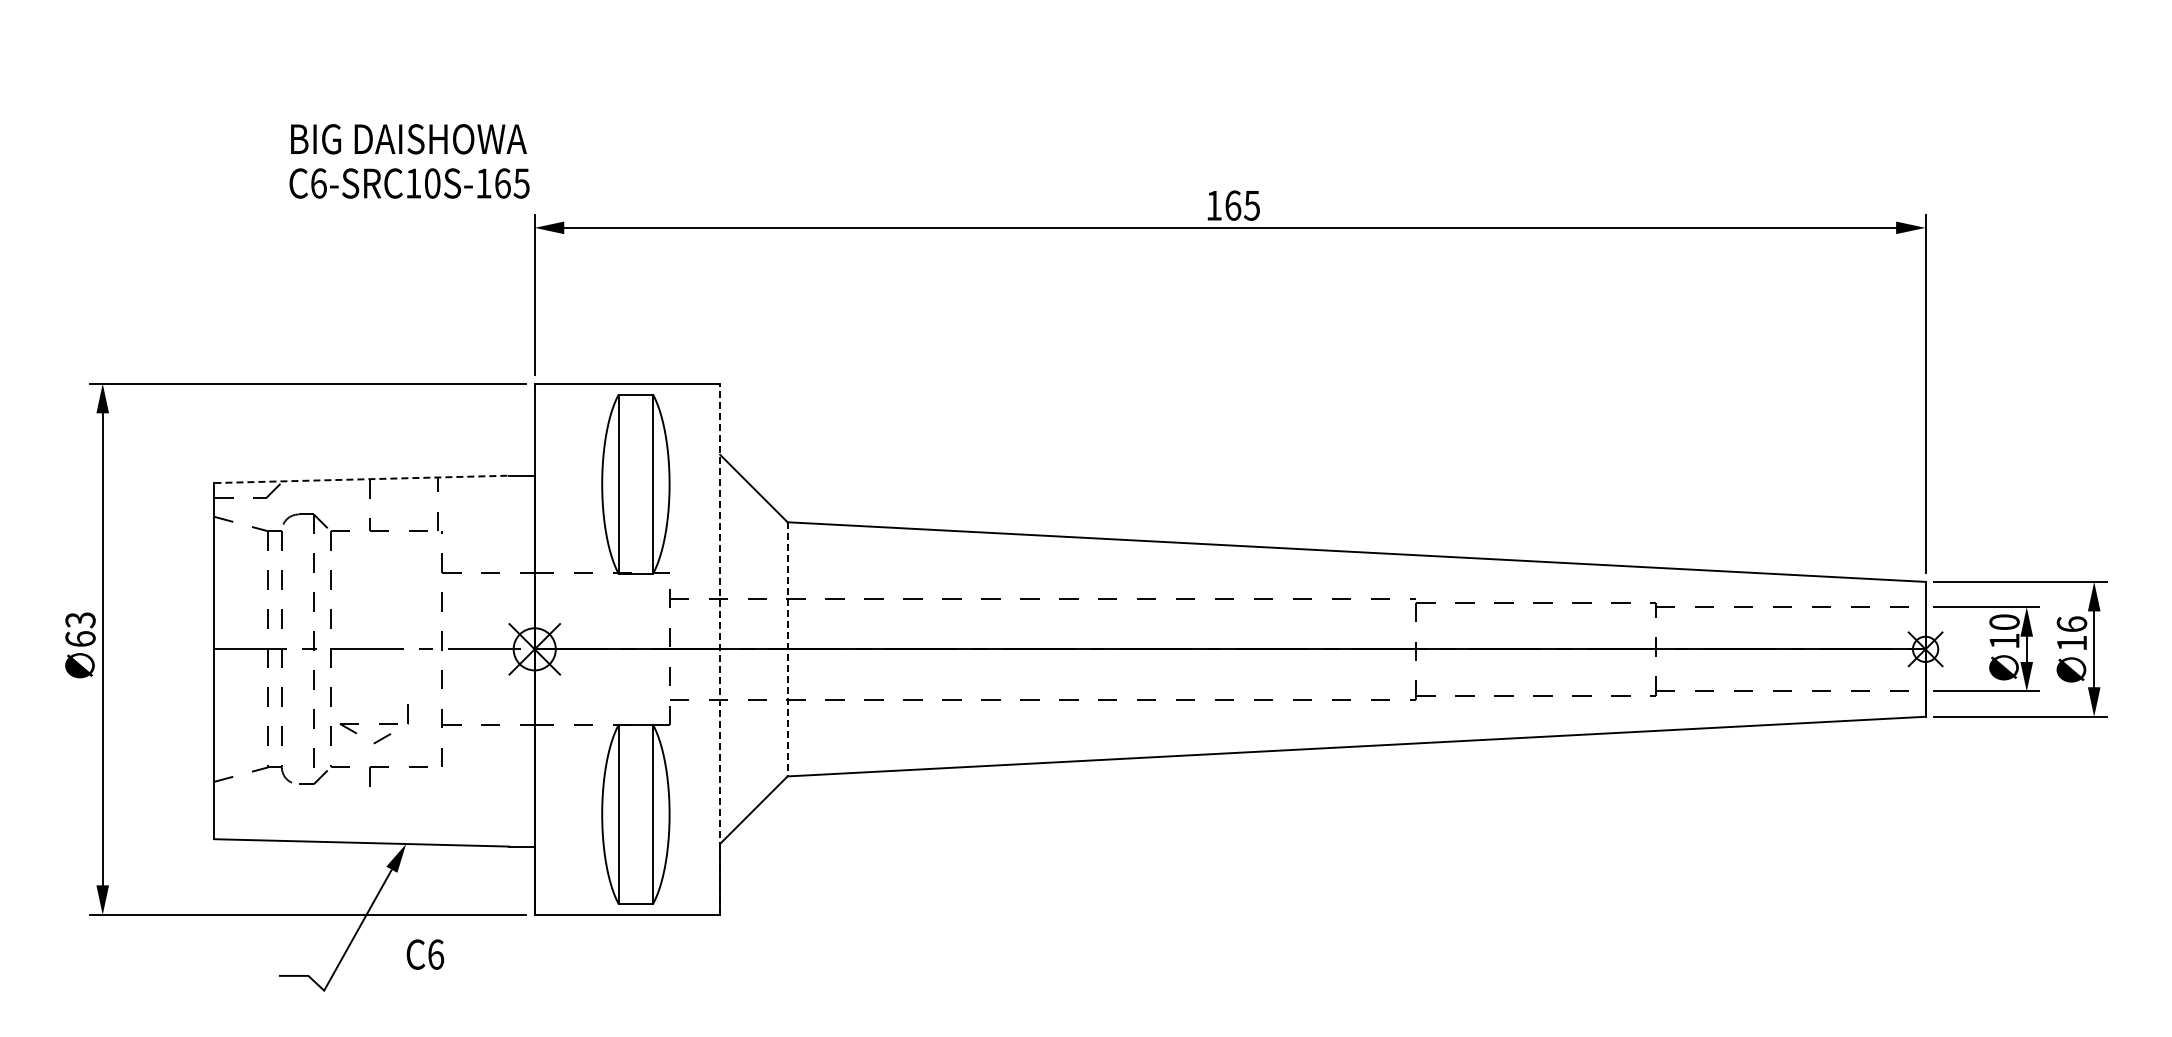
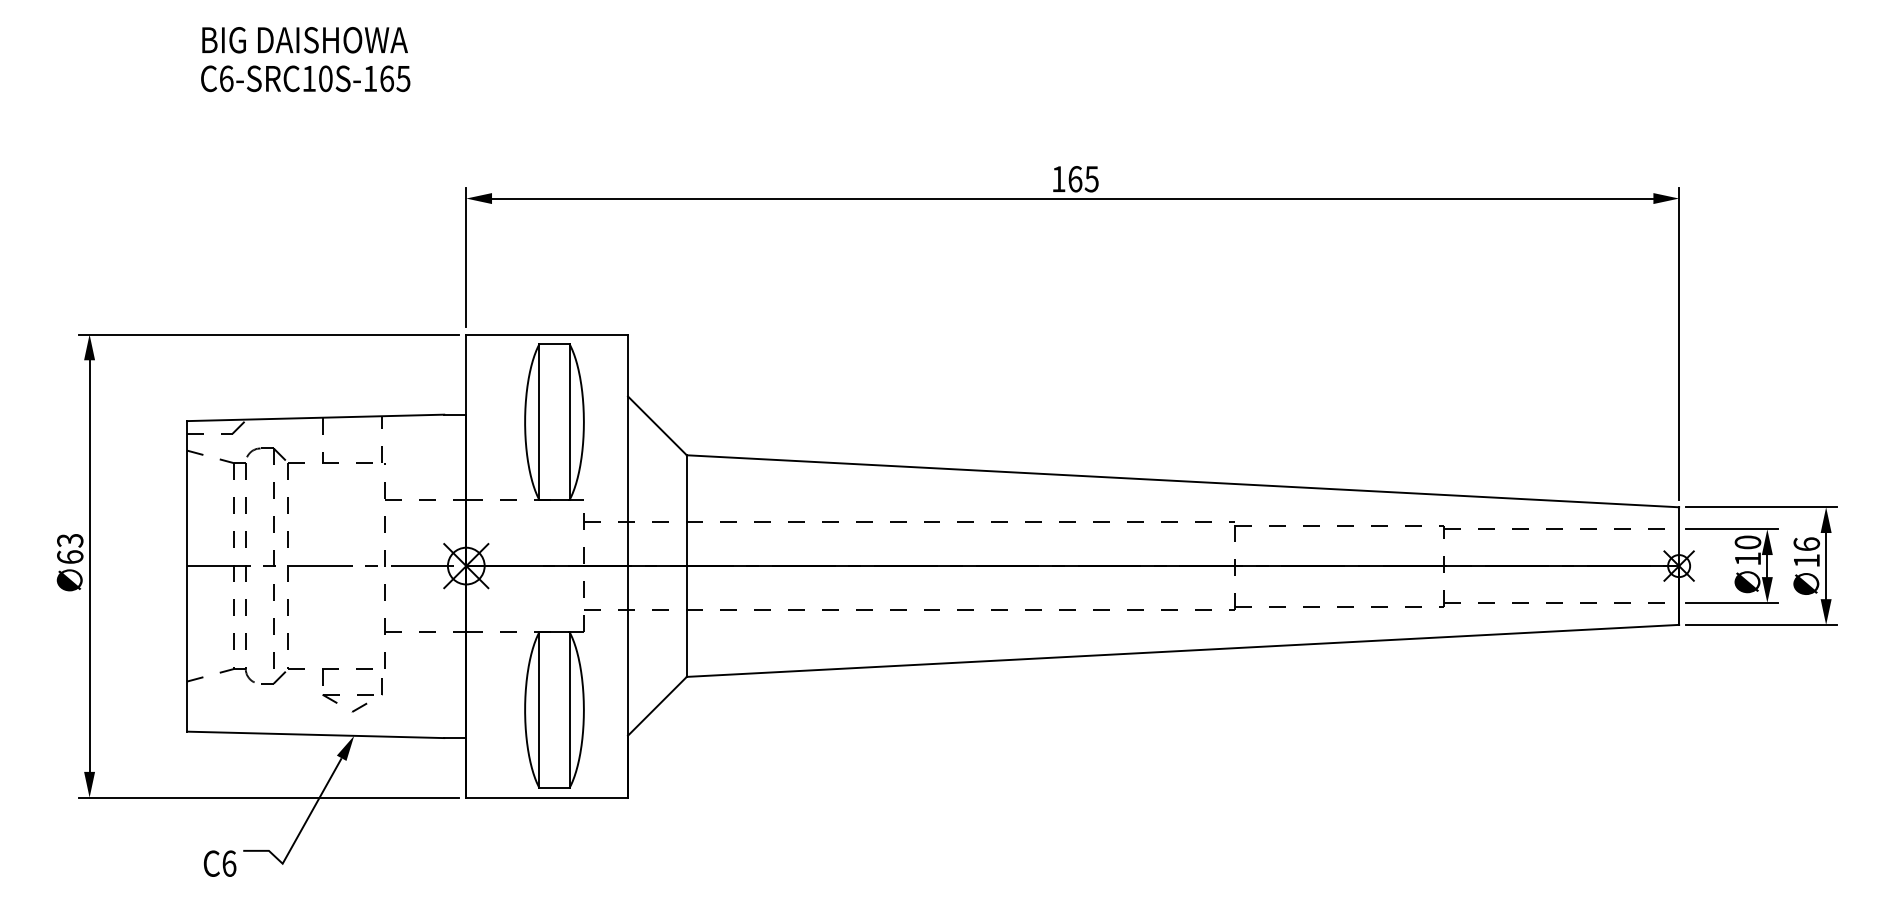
text: (409, 161) -> (305, 59), moved
line: (361, 479) -> (315, 417), dashed -> solid
line: (720, 649) -> (628, 566), dashed -> solid
line: (787, 649) -> (686, 566), dashed -> solid
part: (373, 724) -> (351, 695), moved
text: (425, 954) -> (220, 863), moved

